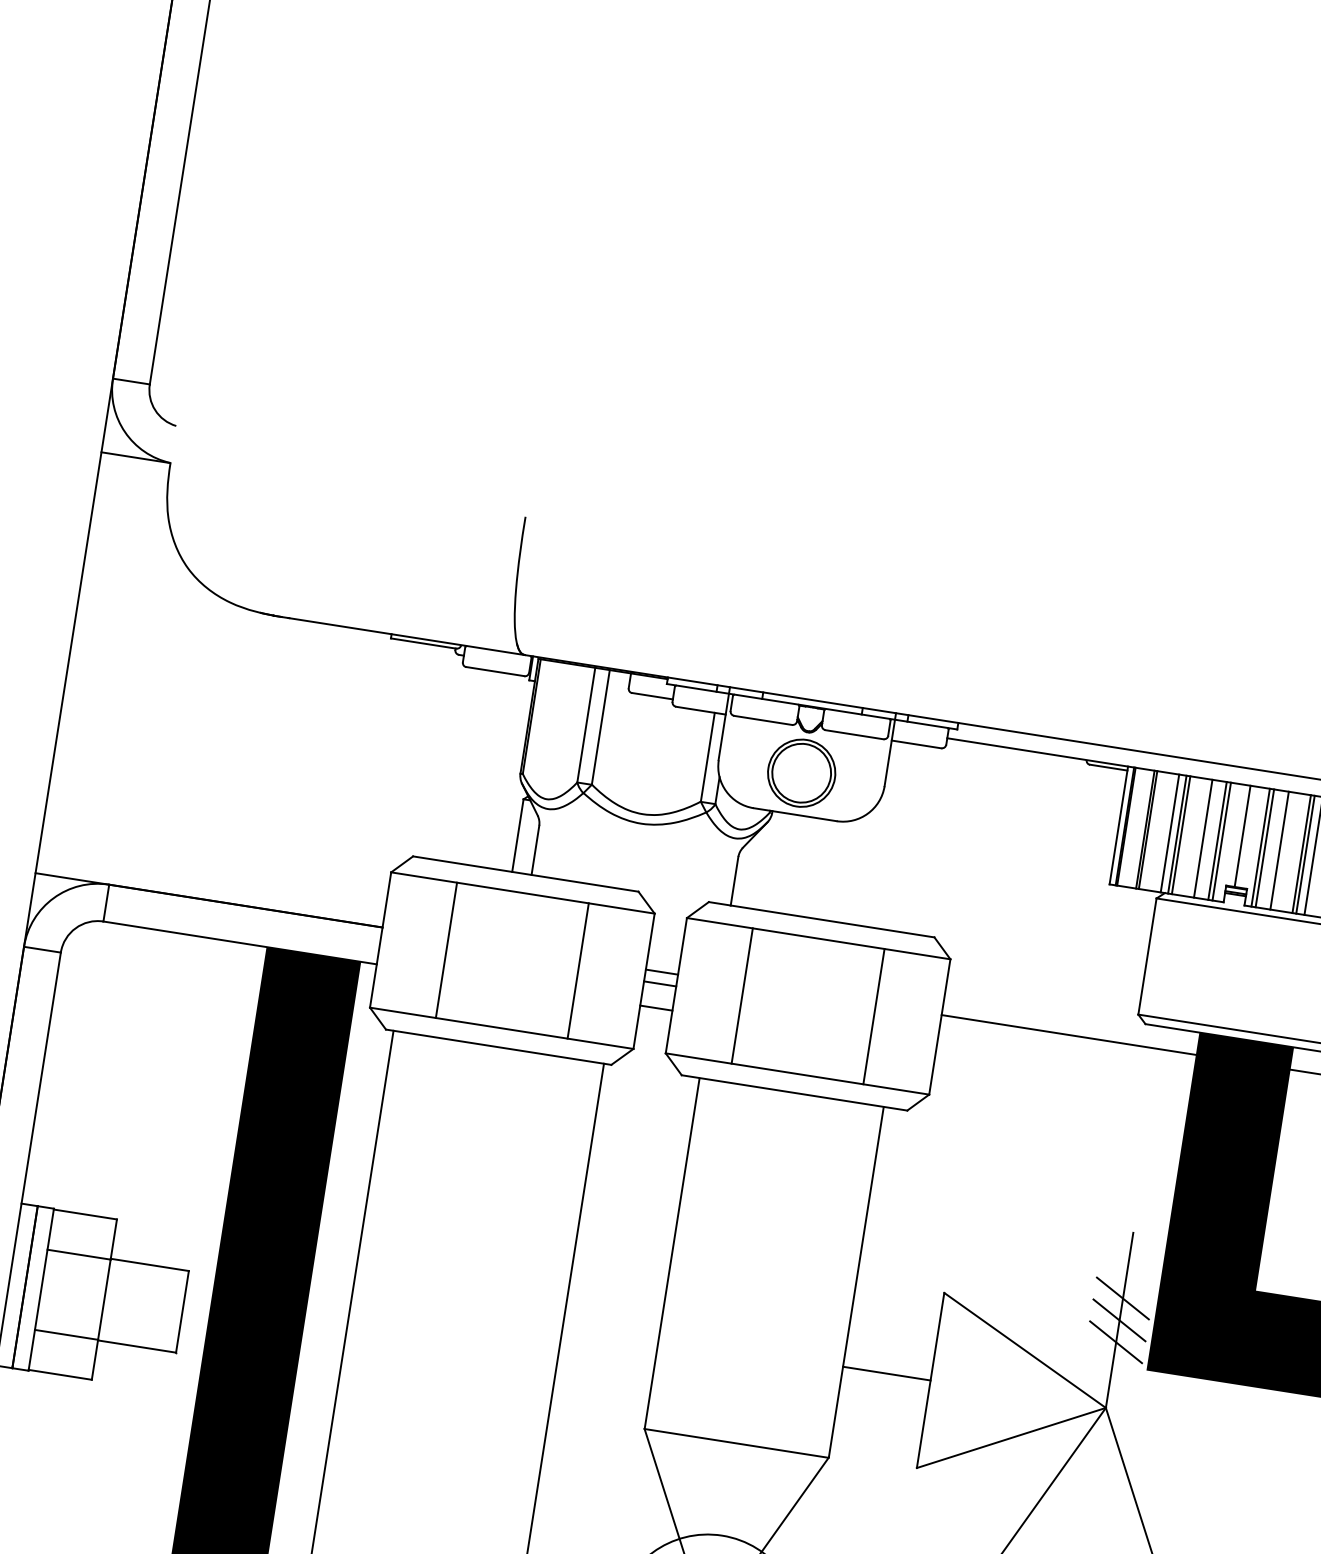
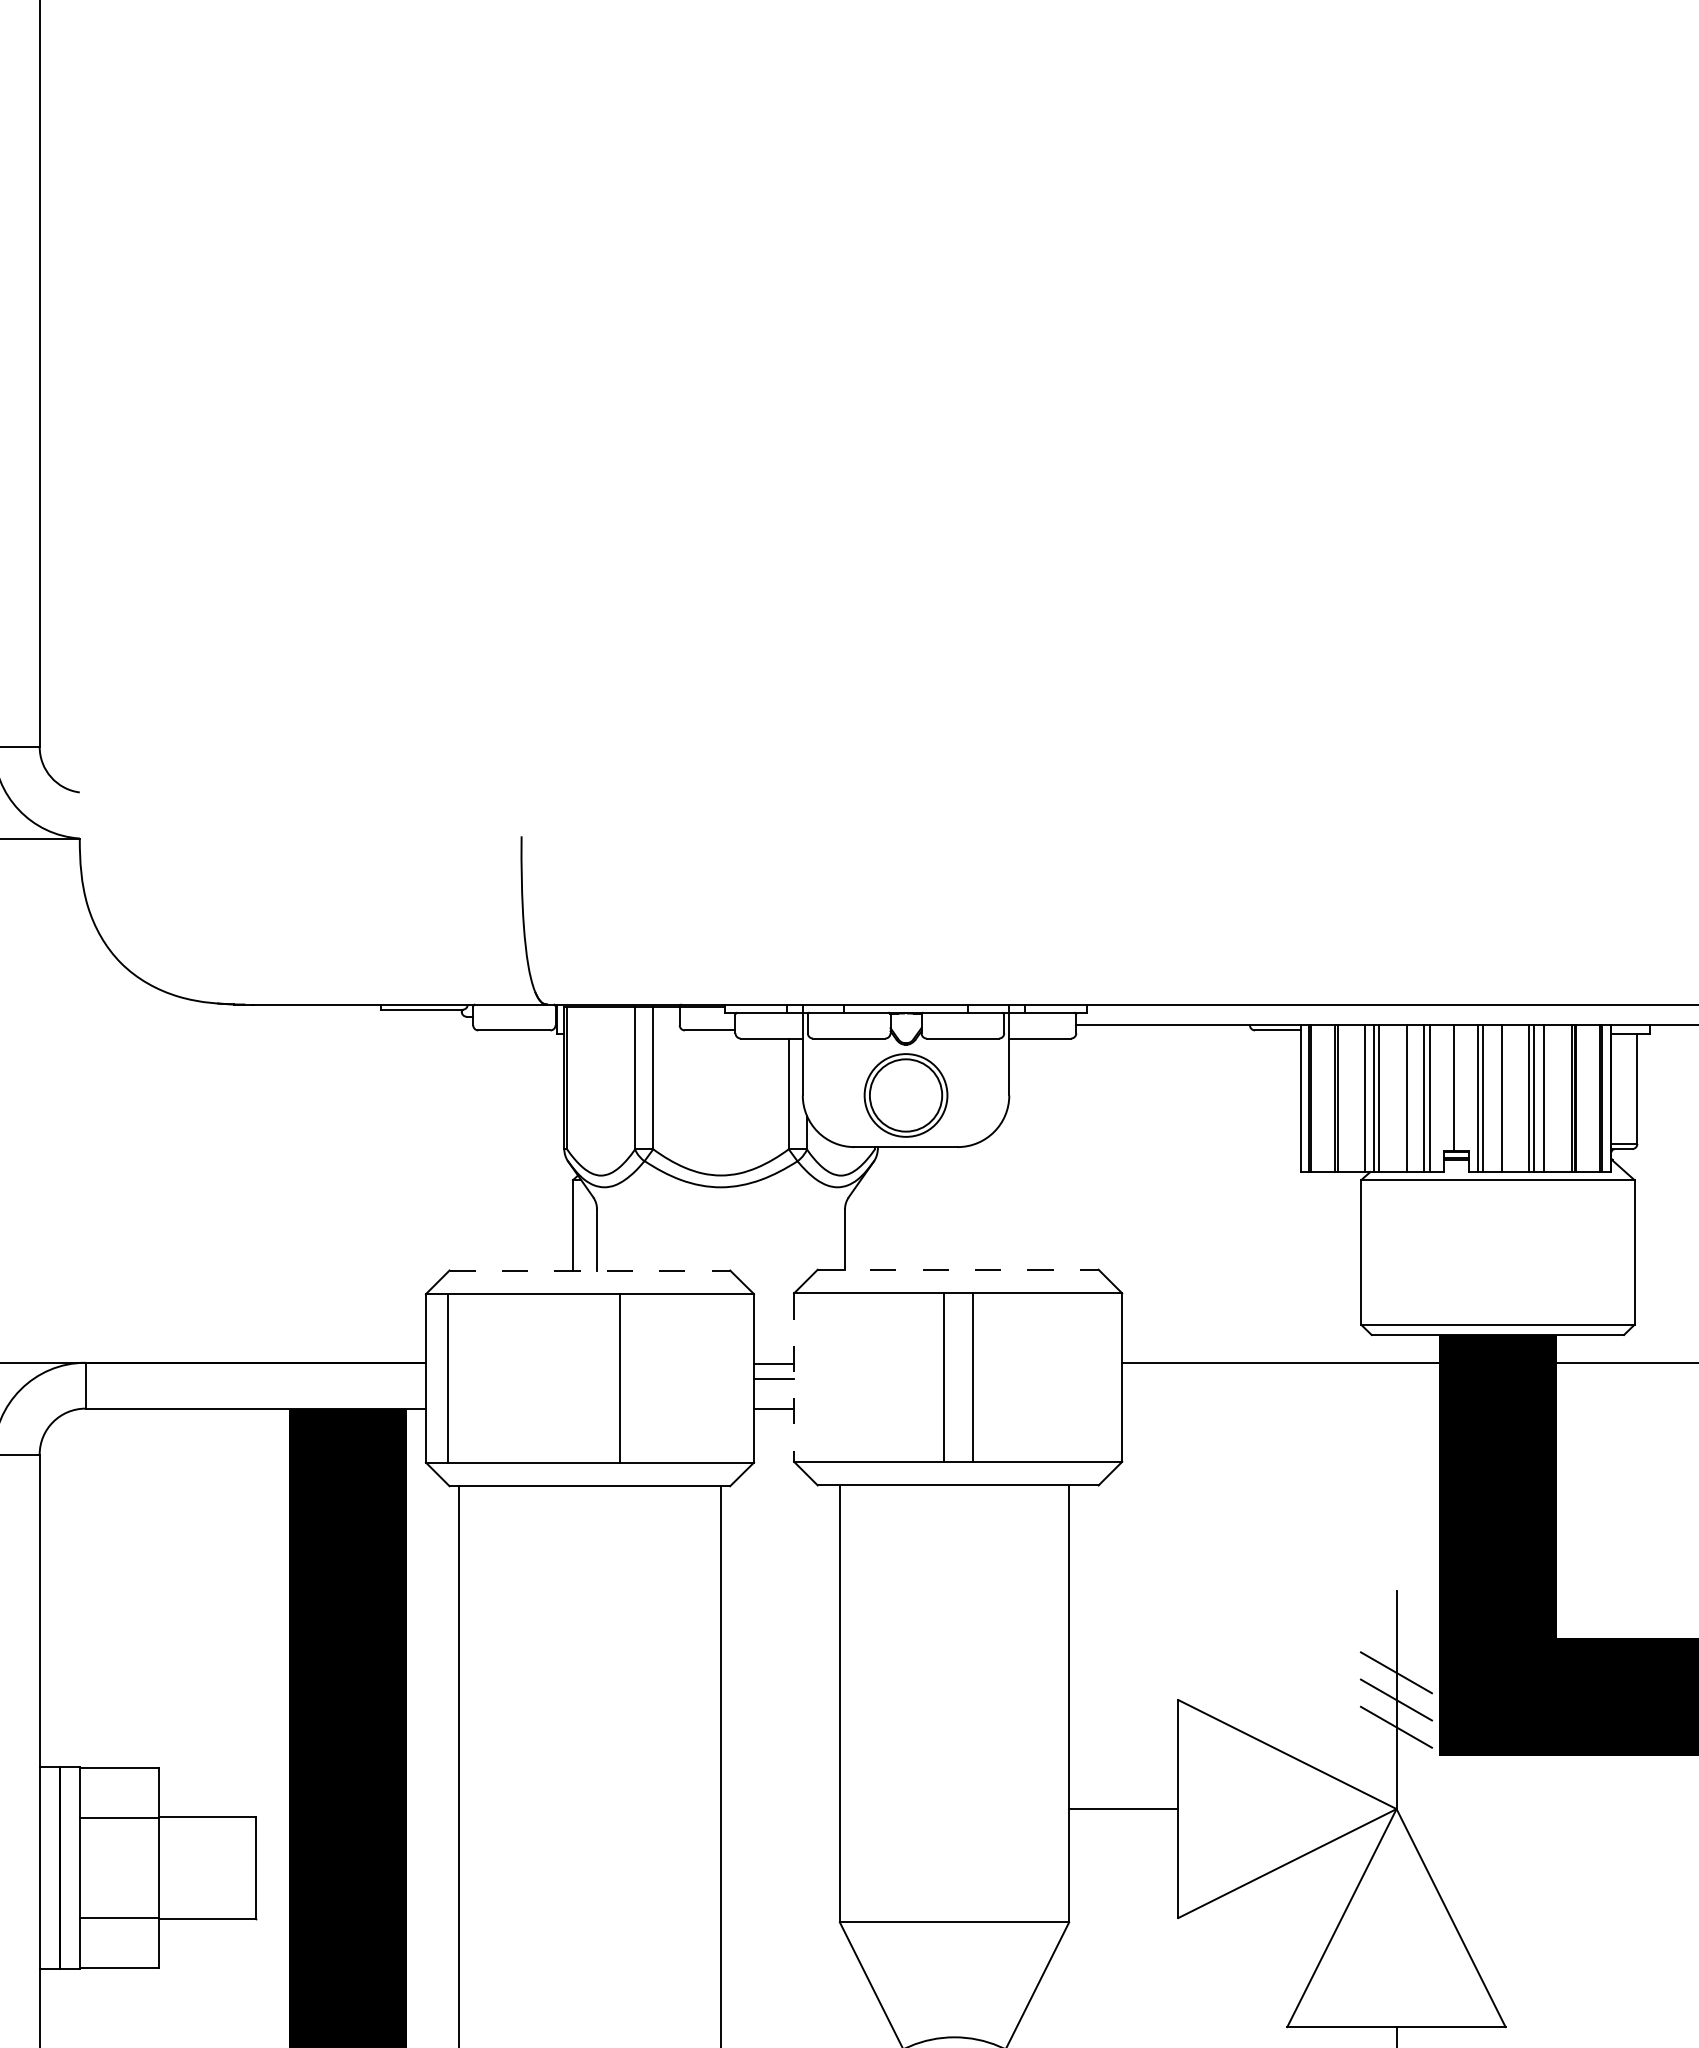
line: (526, 874) -> (590, 1270), solid -> dashed
line: (821, 919) -> (958, 1269), solid -> dashed
line: (446, 950) -> (447, 1378), moved
line: (578, 971) -> (620, 1378), moved
line: (676, 986) -> (794, 1378), solid -> dashed
line: (742, 995) -> (944, 1377), moved
line: (874, 1016) -> (973, 1377), moved

